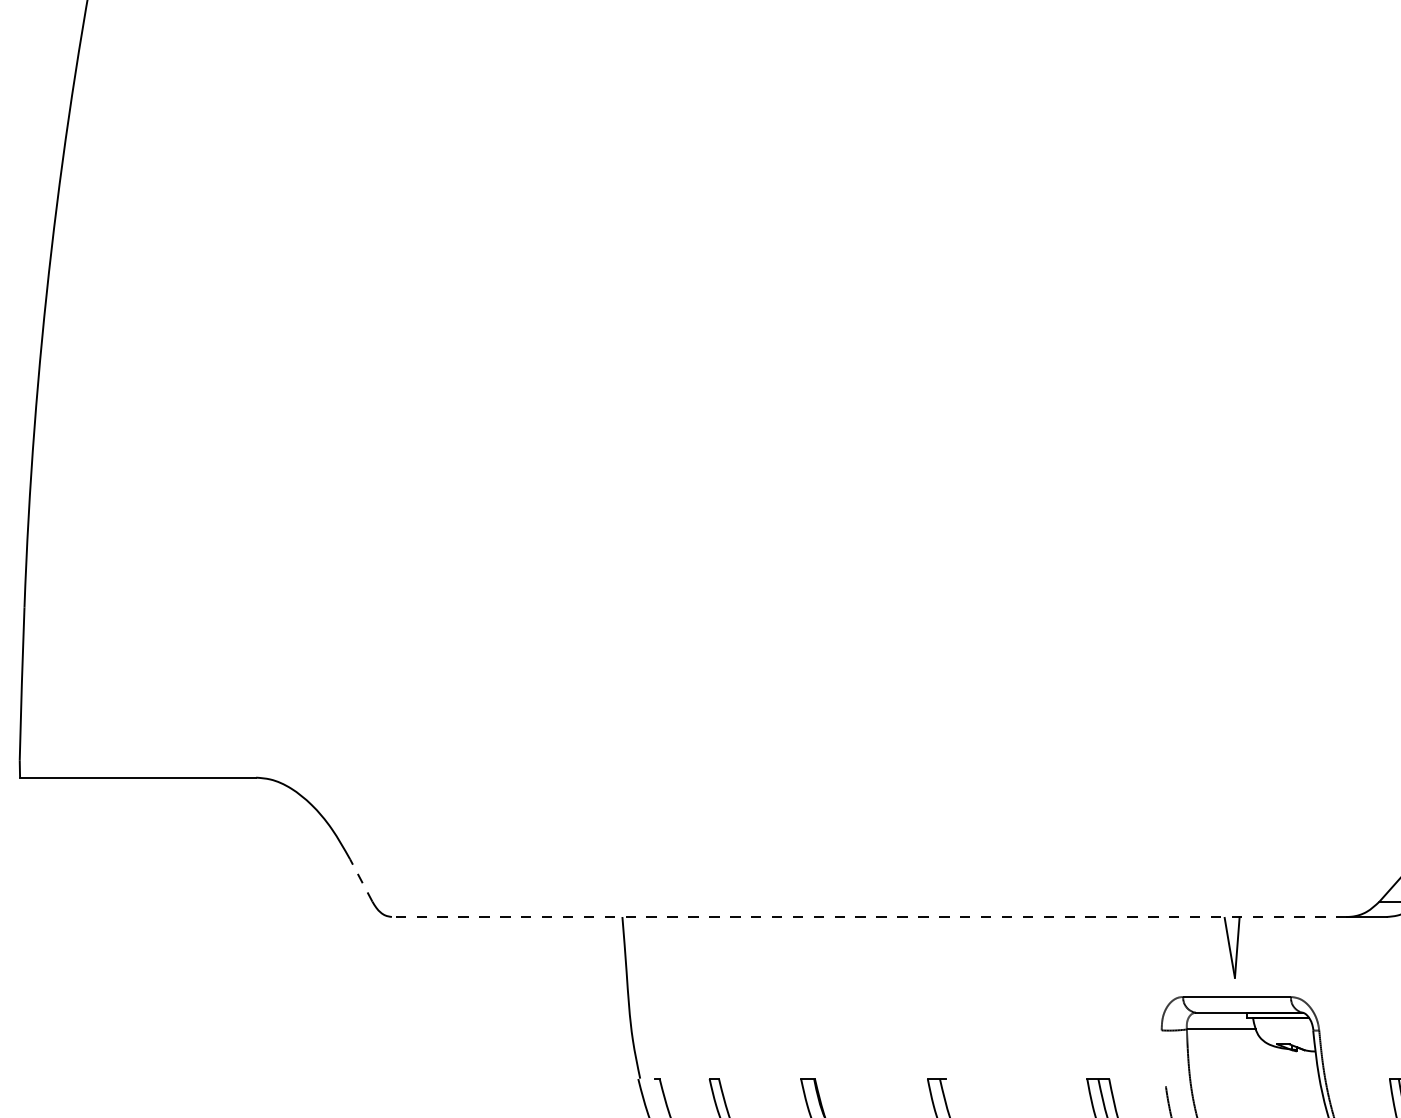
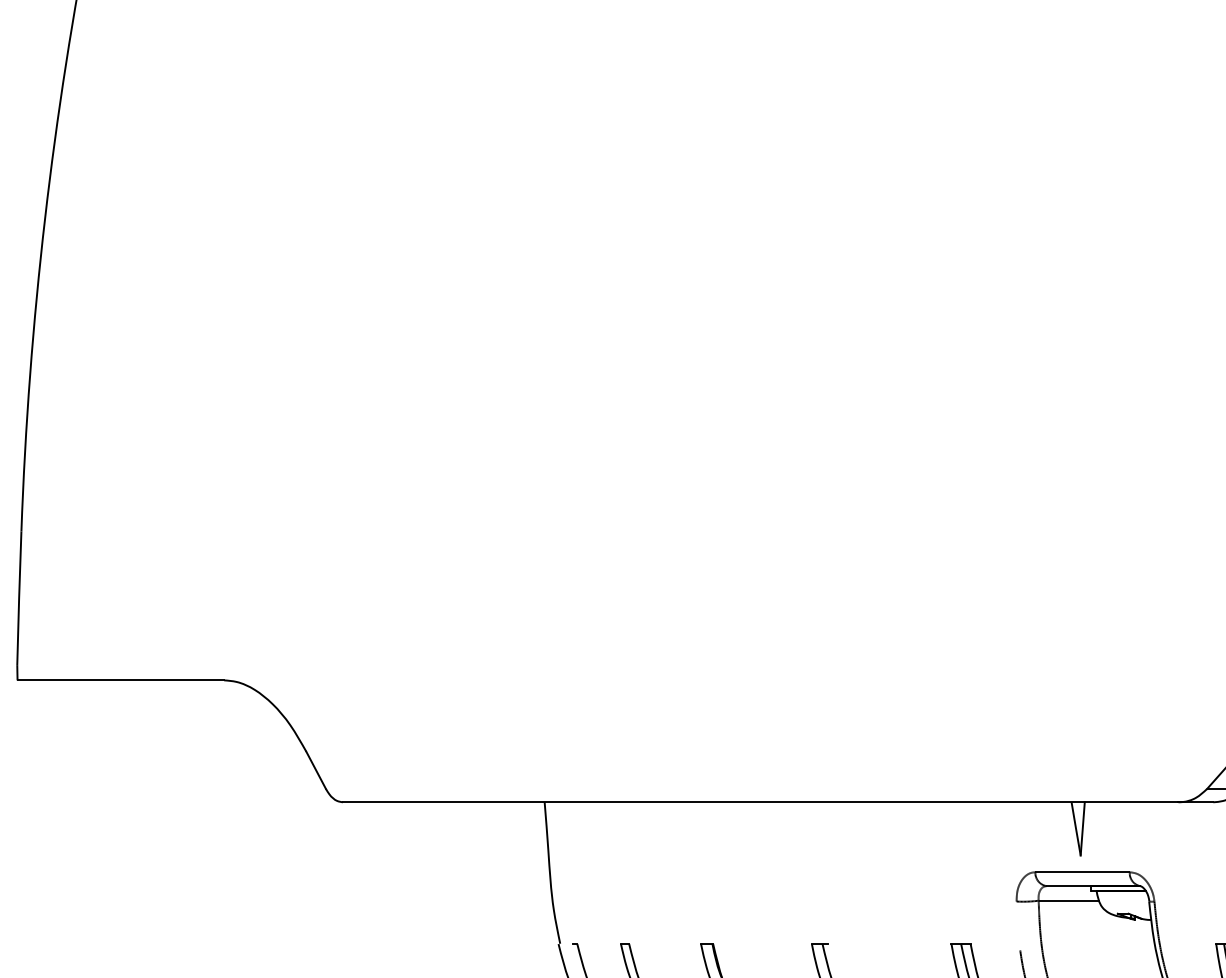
line: (361, 880) -> (316, 770), dashed -> solid
line: (868, 917) -> (760, 802), dashed -> solid

